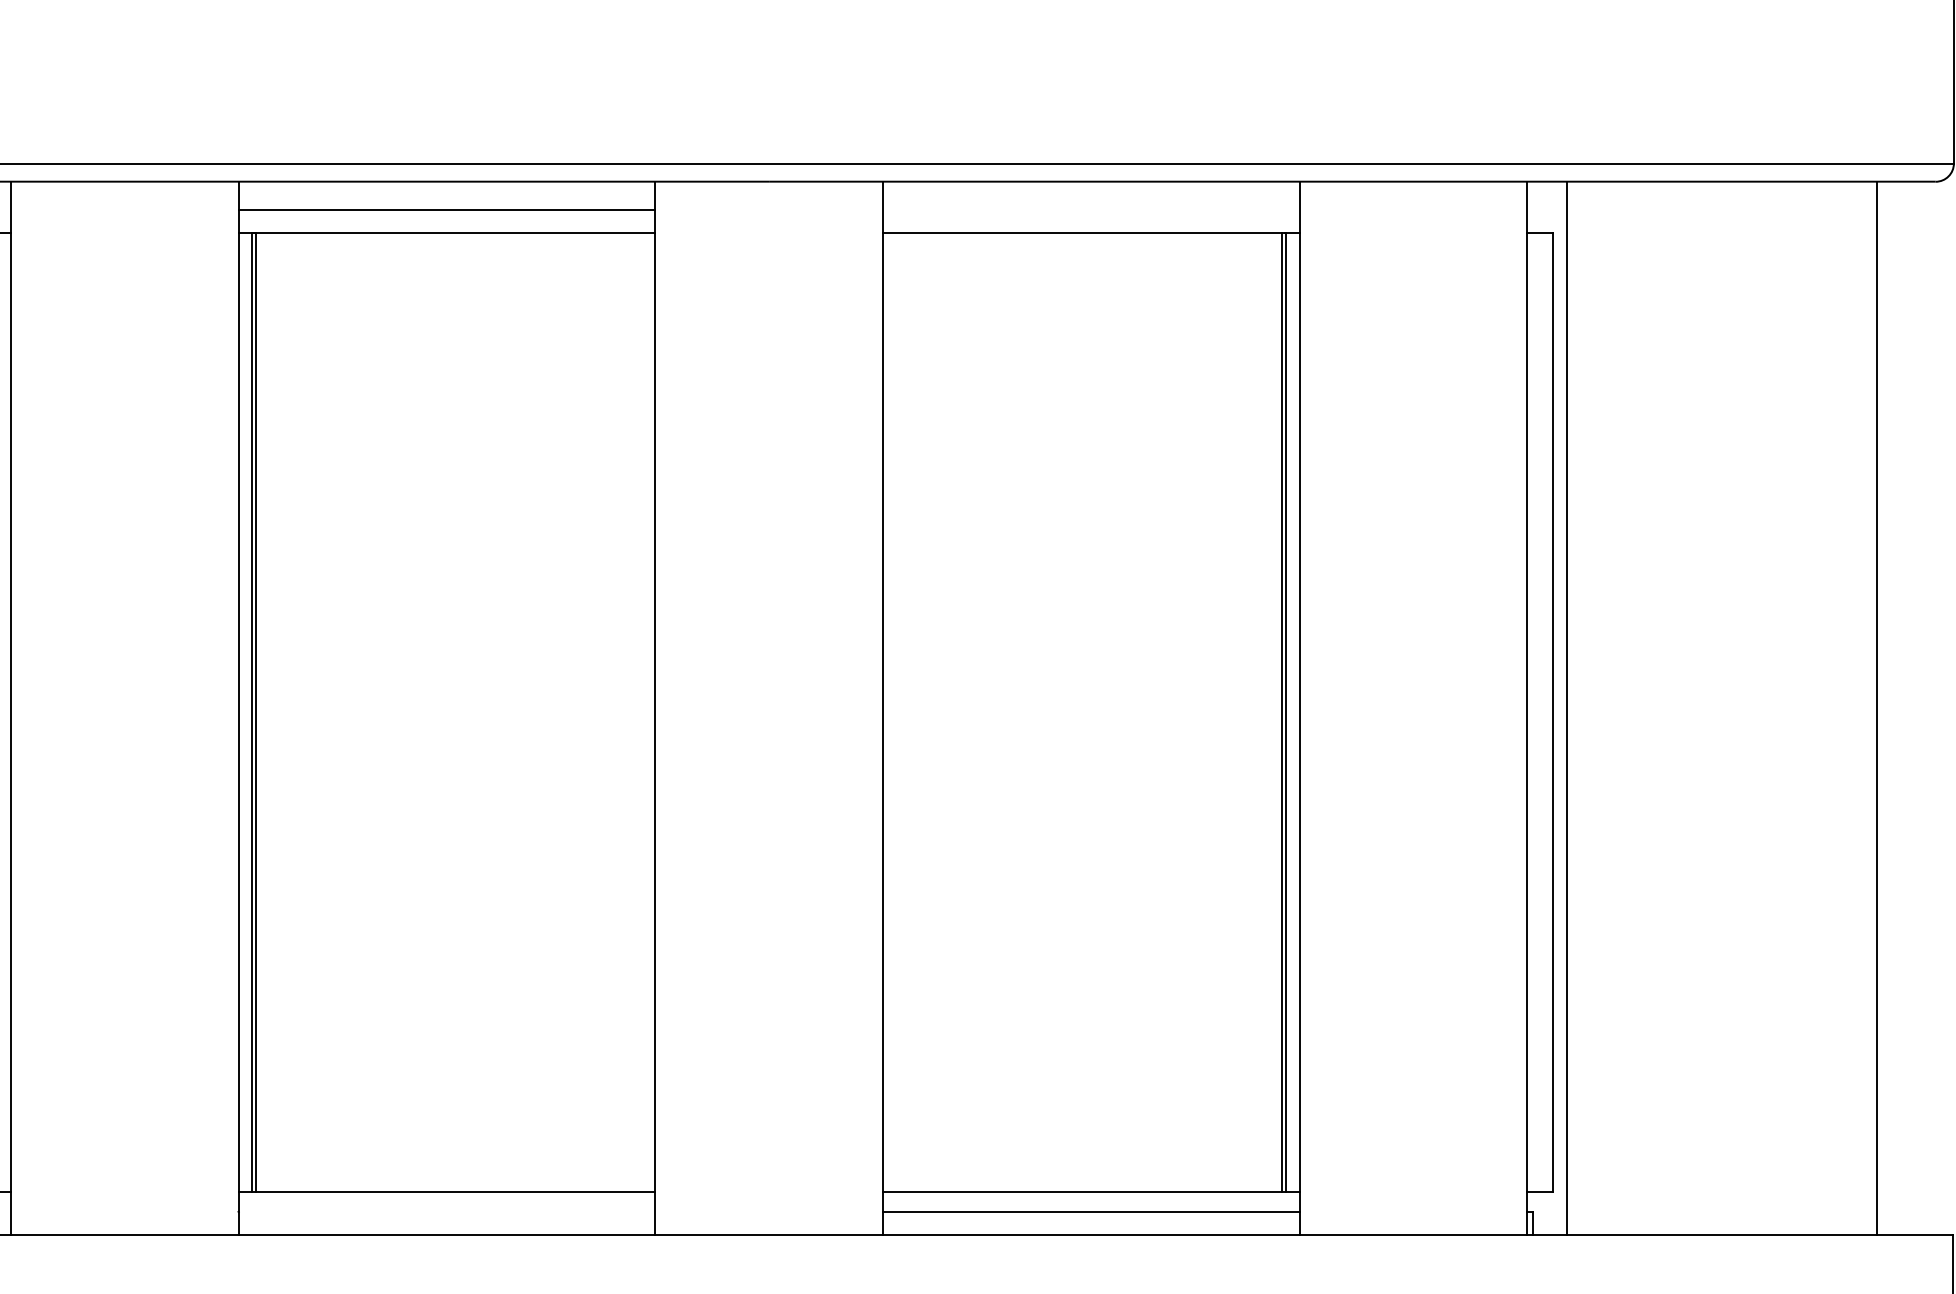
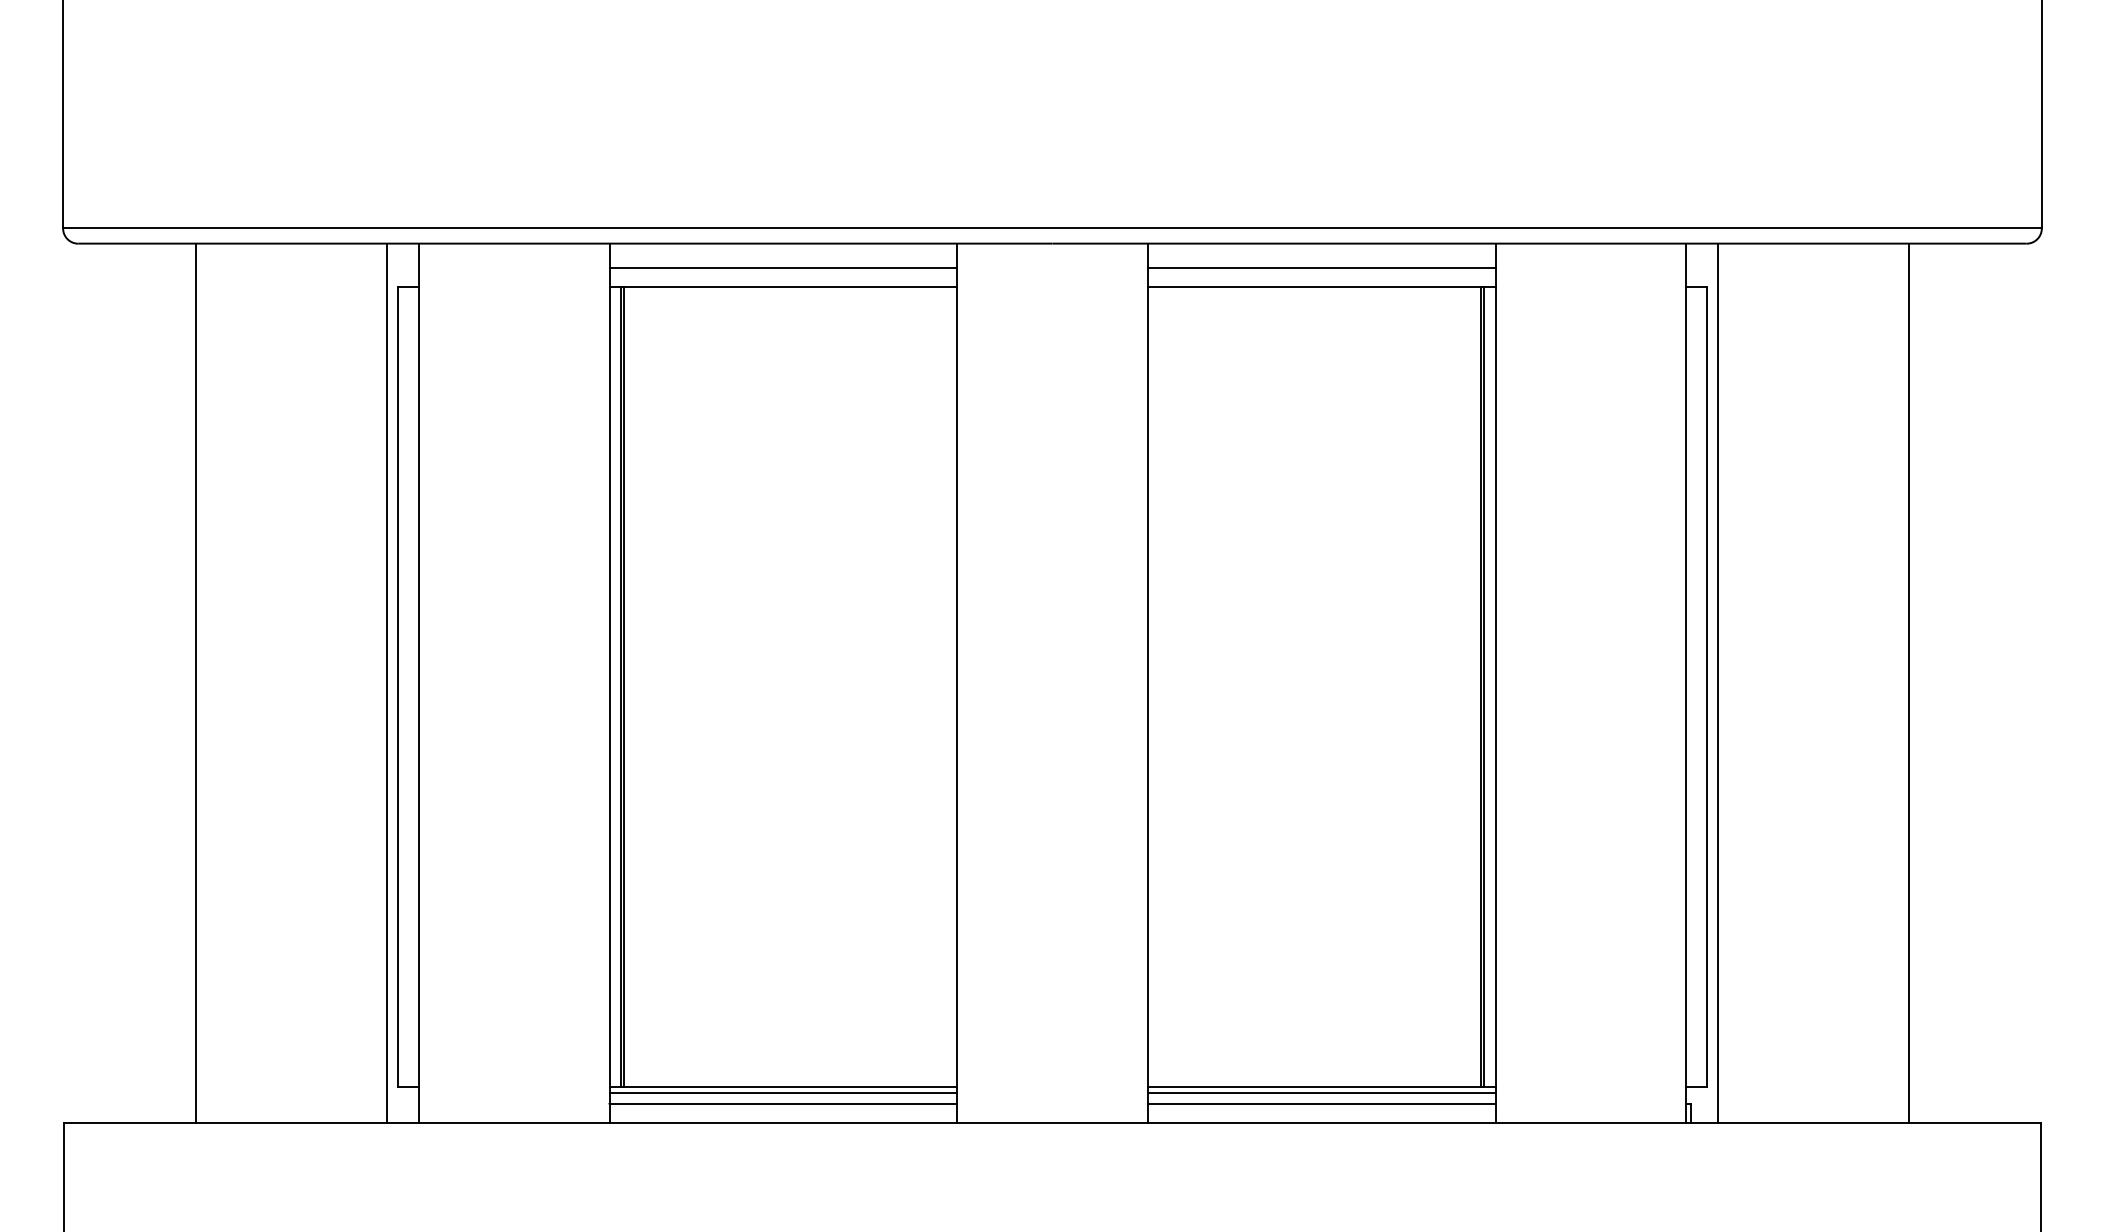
line: (1091, 210) -> (1321, 267), added
line: (1876, 708) -> (1908, 683), moved
line: (446, 1198) -> (783, 1092), added
line: (1091, 1198) -> (1321, 1092), added
line: (446, 1212) -> (783, 1104), added

